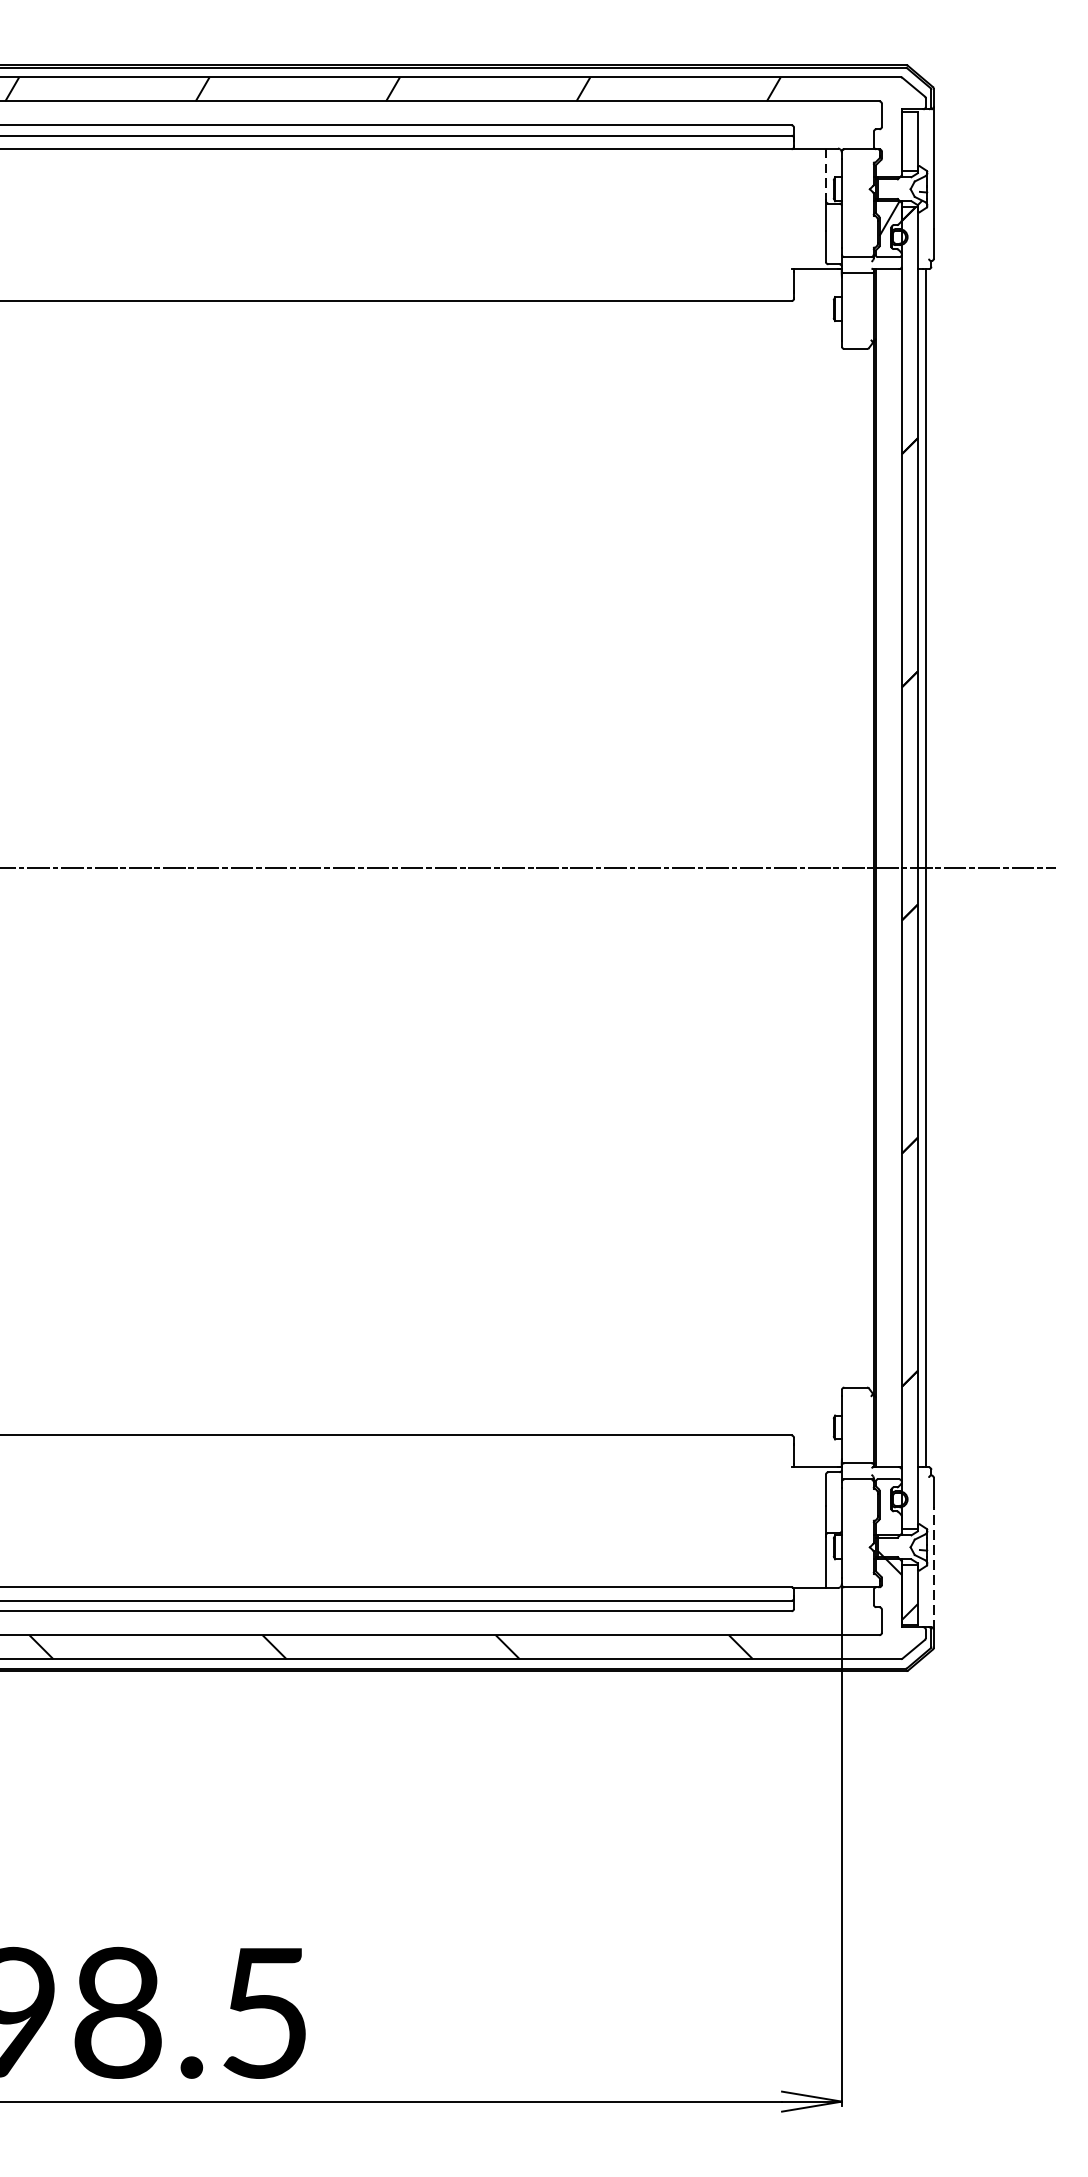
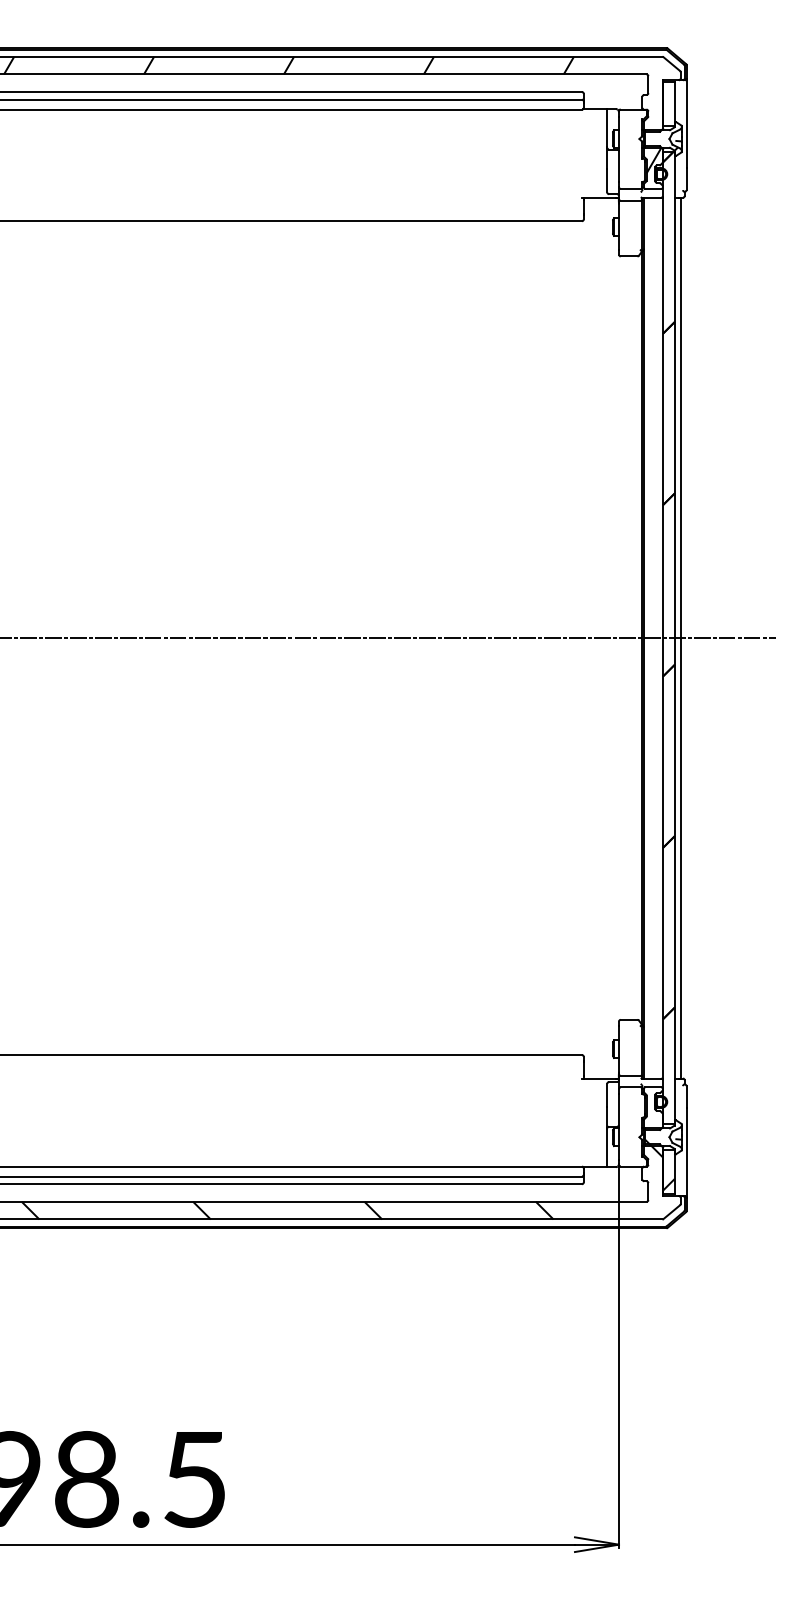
line: (826, 173) -> (607, 127), dashed -> solid
line: (933, 1568) -> (686, 1152), dashed -> solid

